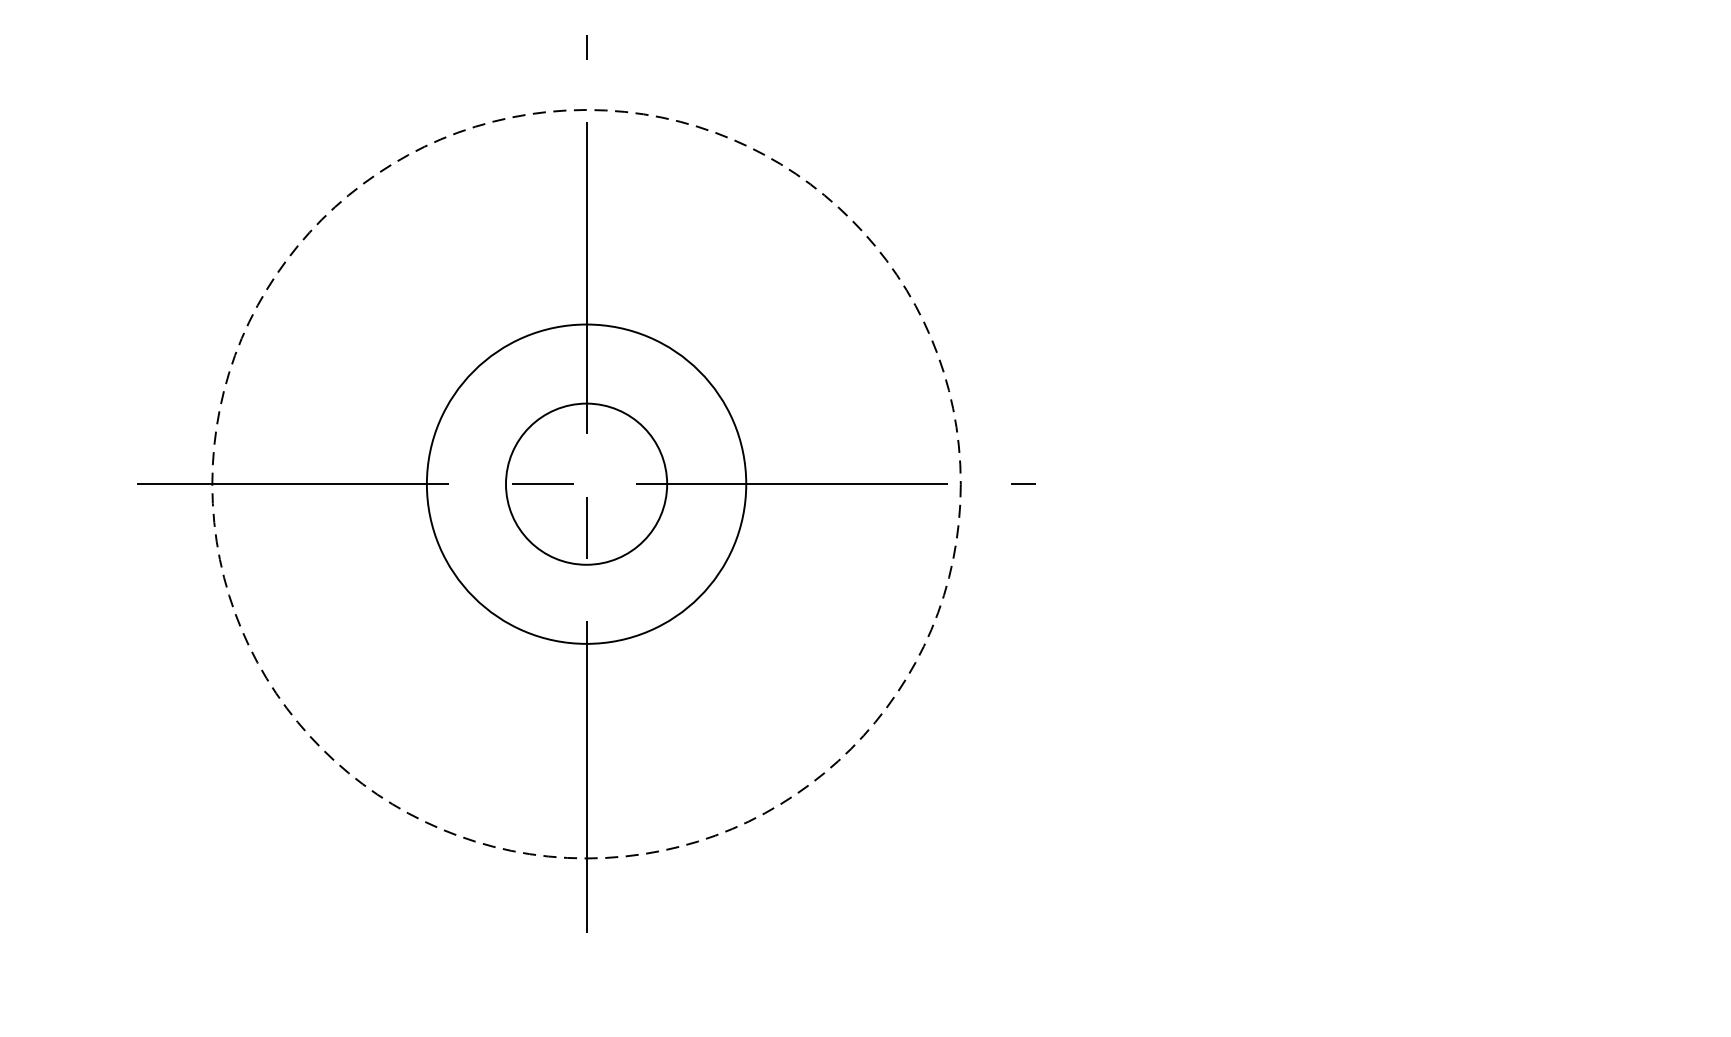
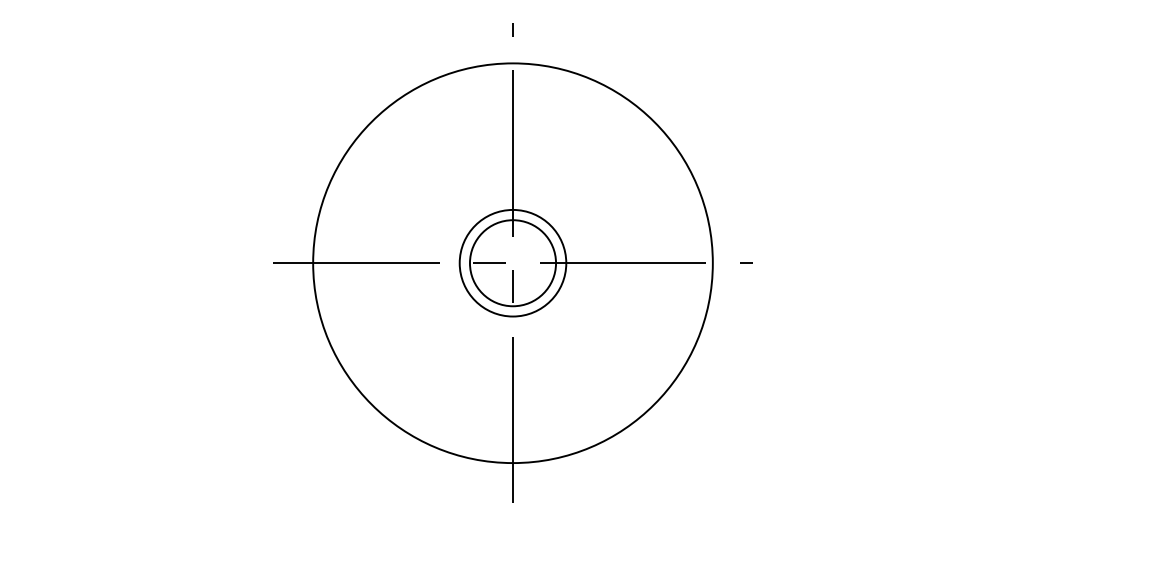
circle: (585, 482) -> (512, 262), size x0.62
circle: (585, 484) -> (512, 263), dashed -> solid

